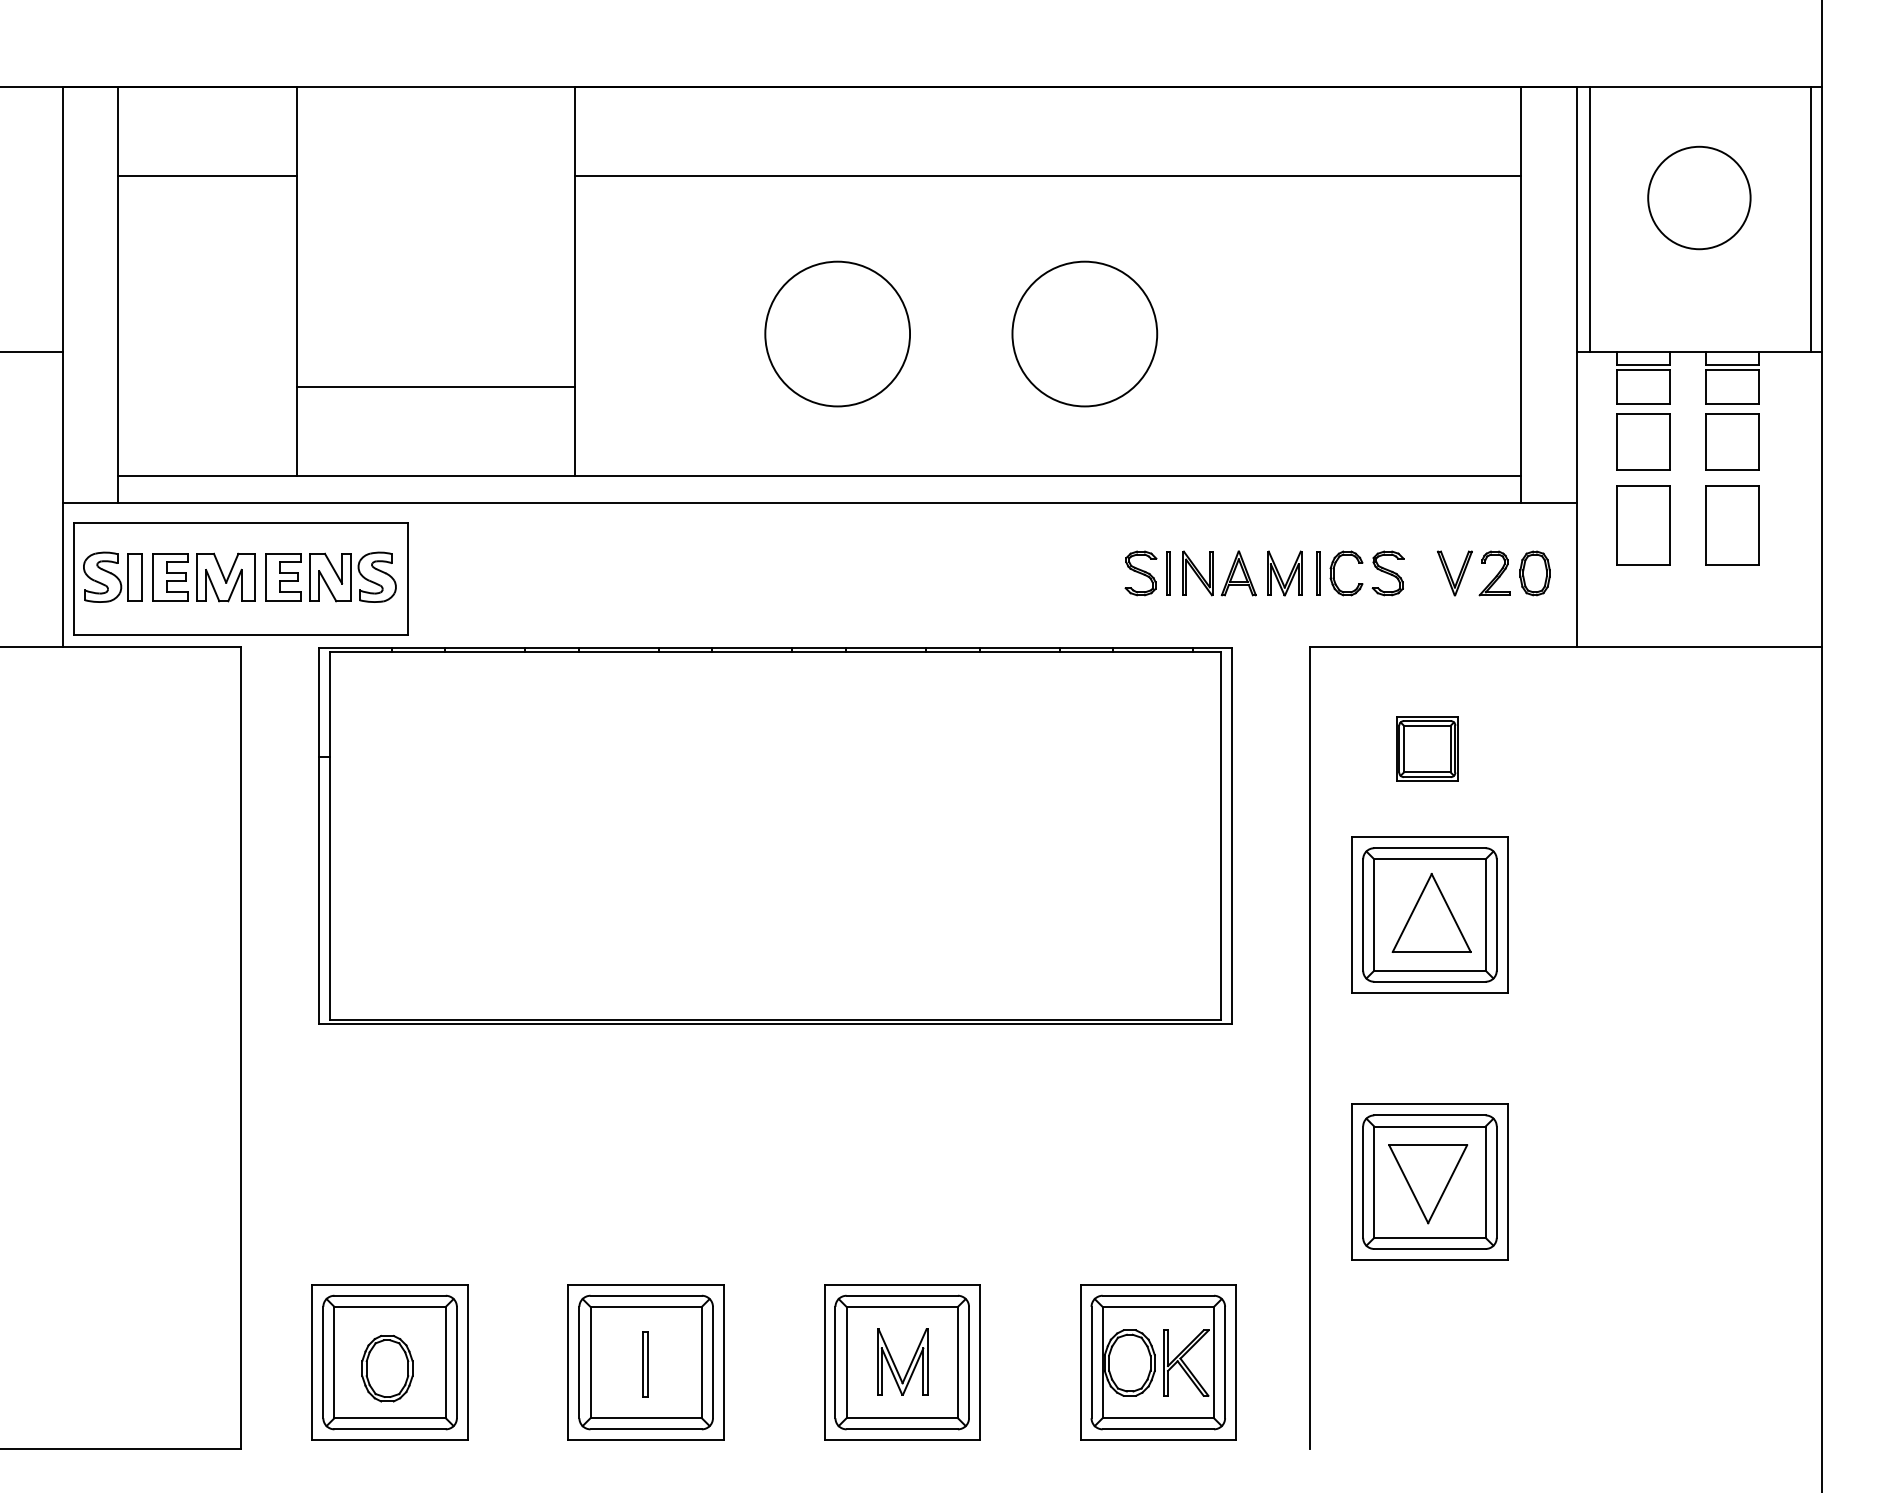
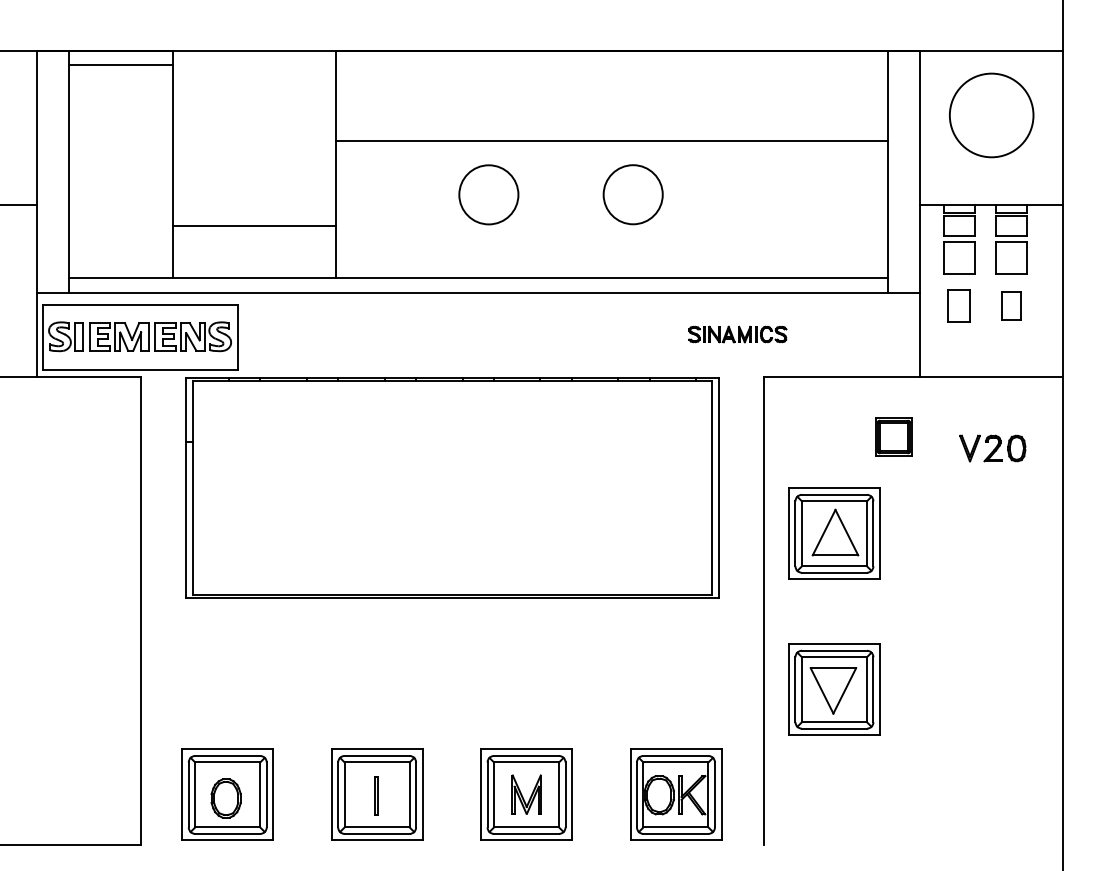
line: (208, 175) -> (121, 64), moved
line: (1047, 175) -> (611, 140), moved
circle: (1699, 198) -> (991, 115), size x1.4
line: (1591, 218) -> (928, 127), removed
line: (1810, 218) -> (1056, 127), removed
circle: (837, 333) -> (488, 194), size x0.7
circle: (1085, 333) -> (633, 194), size x0.7
part: (1644, 523) -> (959, 305), size x0.7
part: (1733, 523) -> (1011, 305), size x0.6
part: (1263, 573) -> (737, 334), size x0.6
part: (1493, 573) -> (992, 448), moved
part: (1426, 748) -> (893, 436), moved

